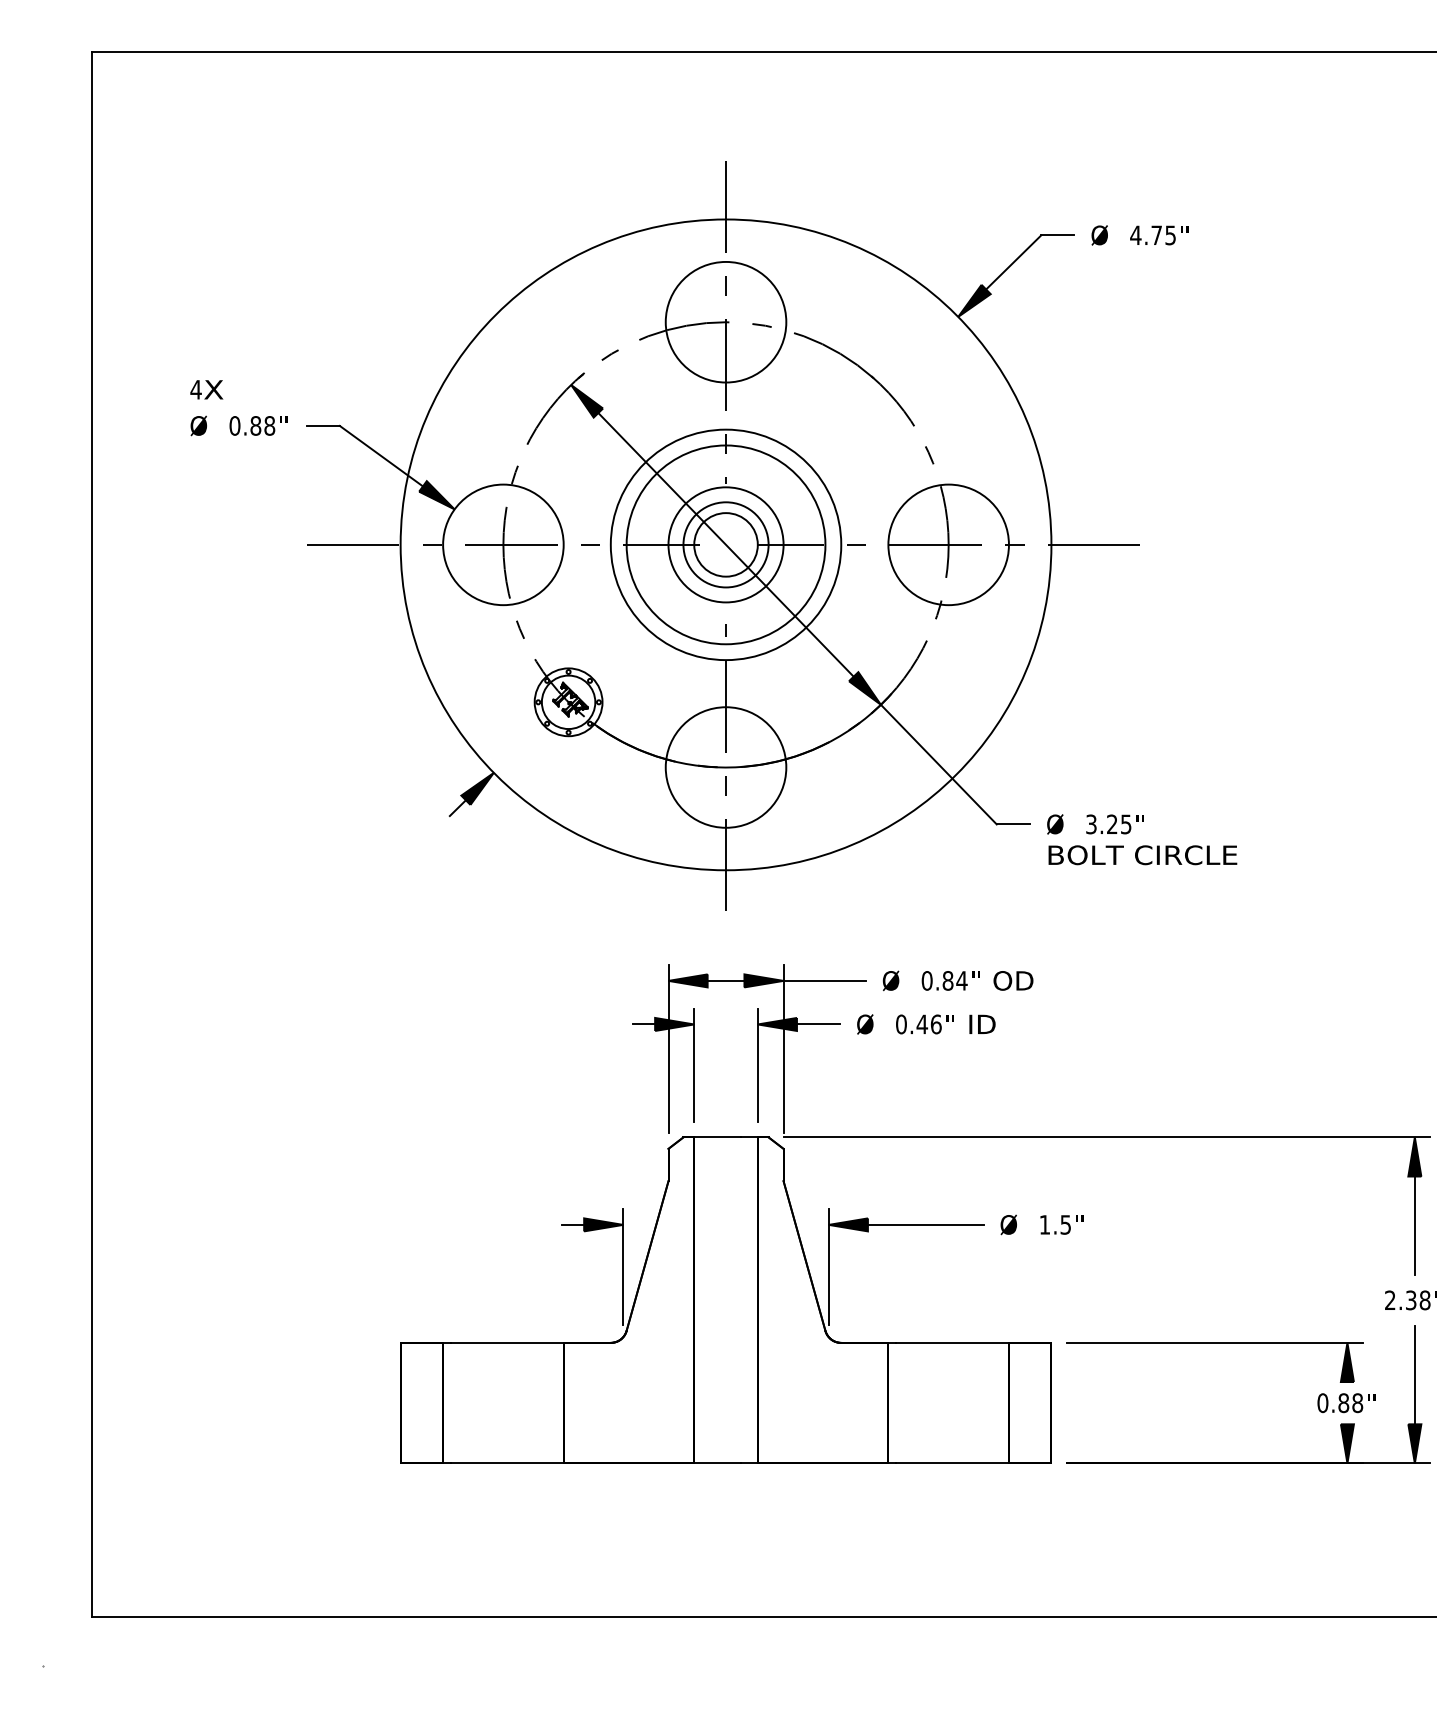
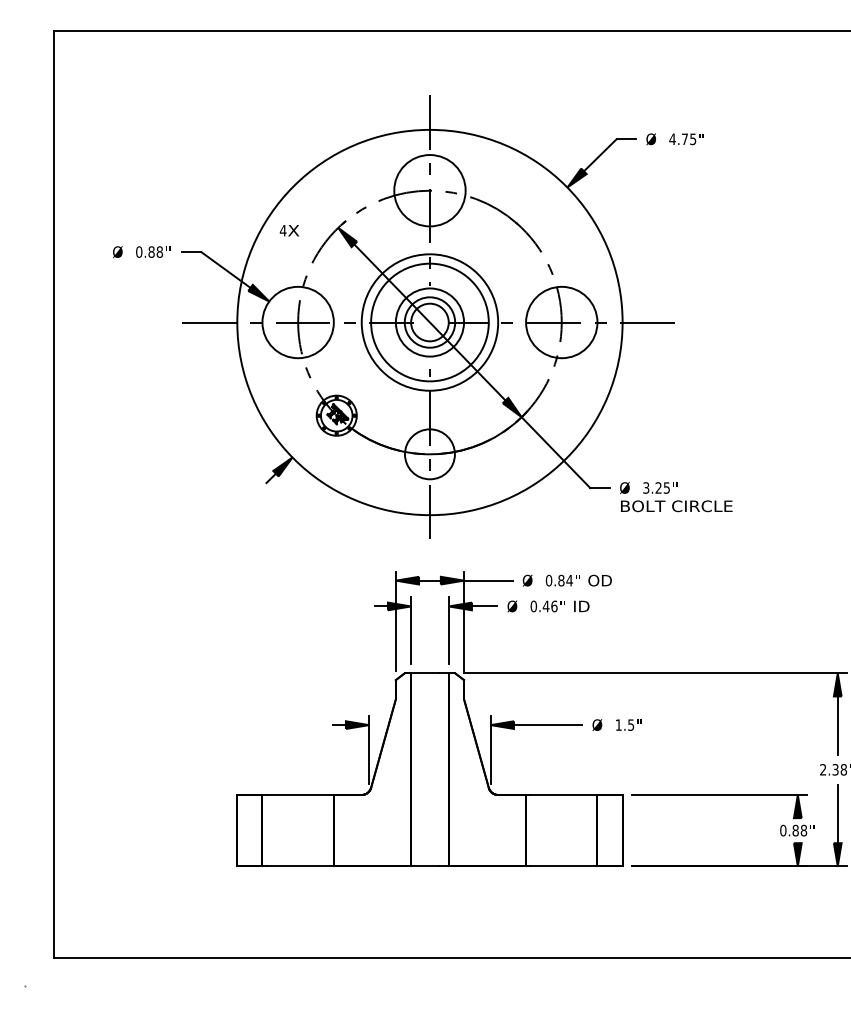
text: (206, 389) -> (289, 230), moved
circle: (725, 767) -> (429, 454), size x0.7

